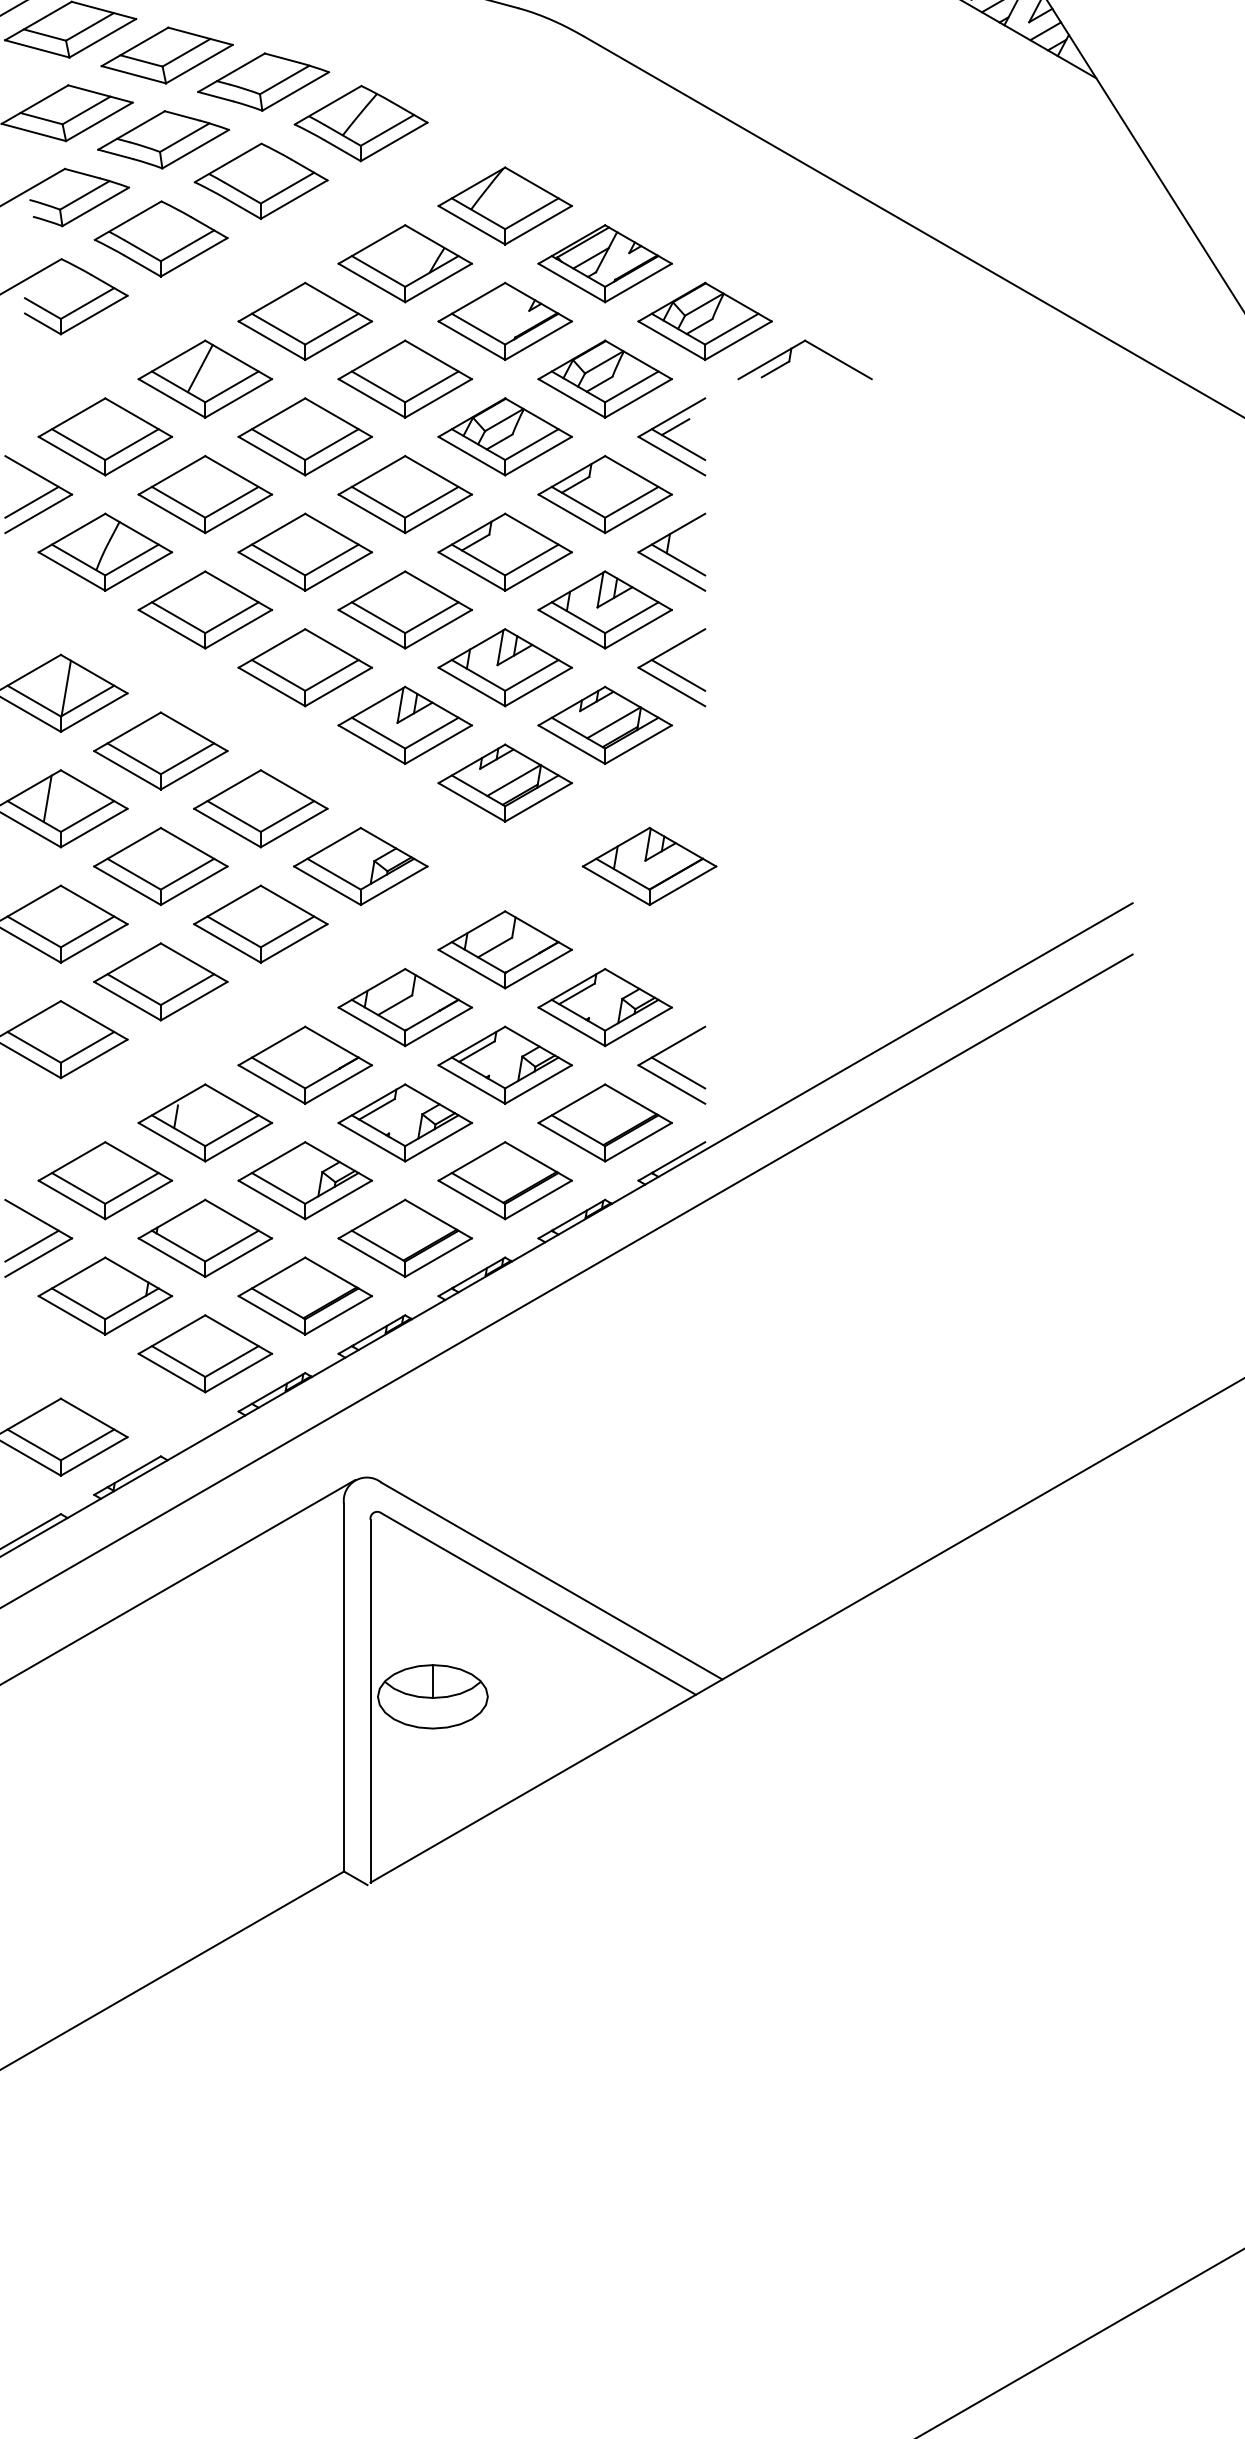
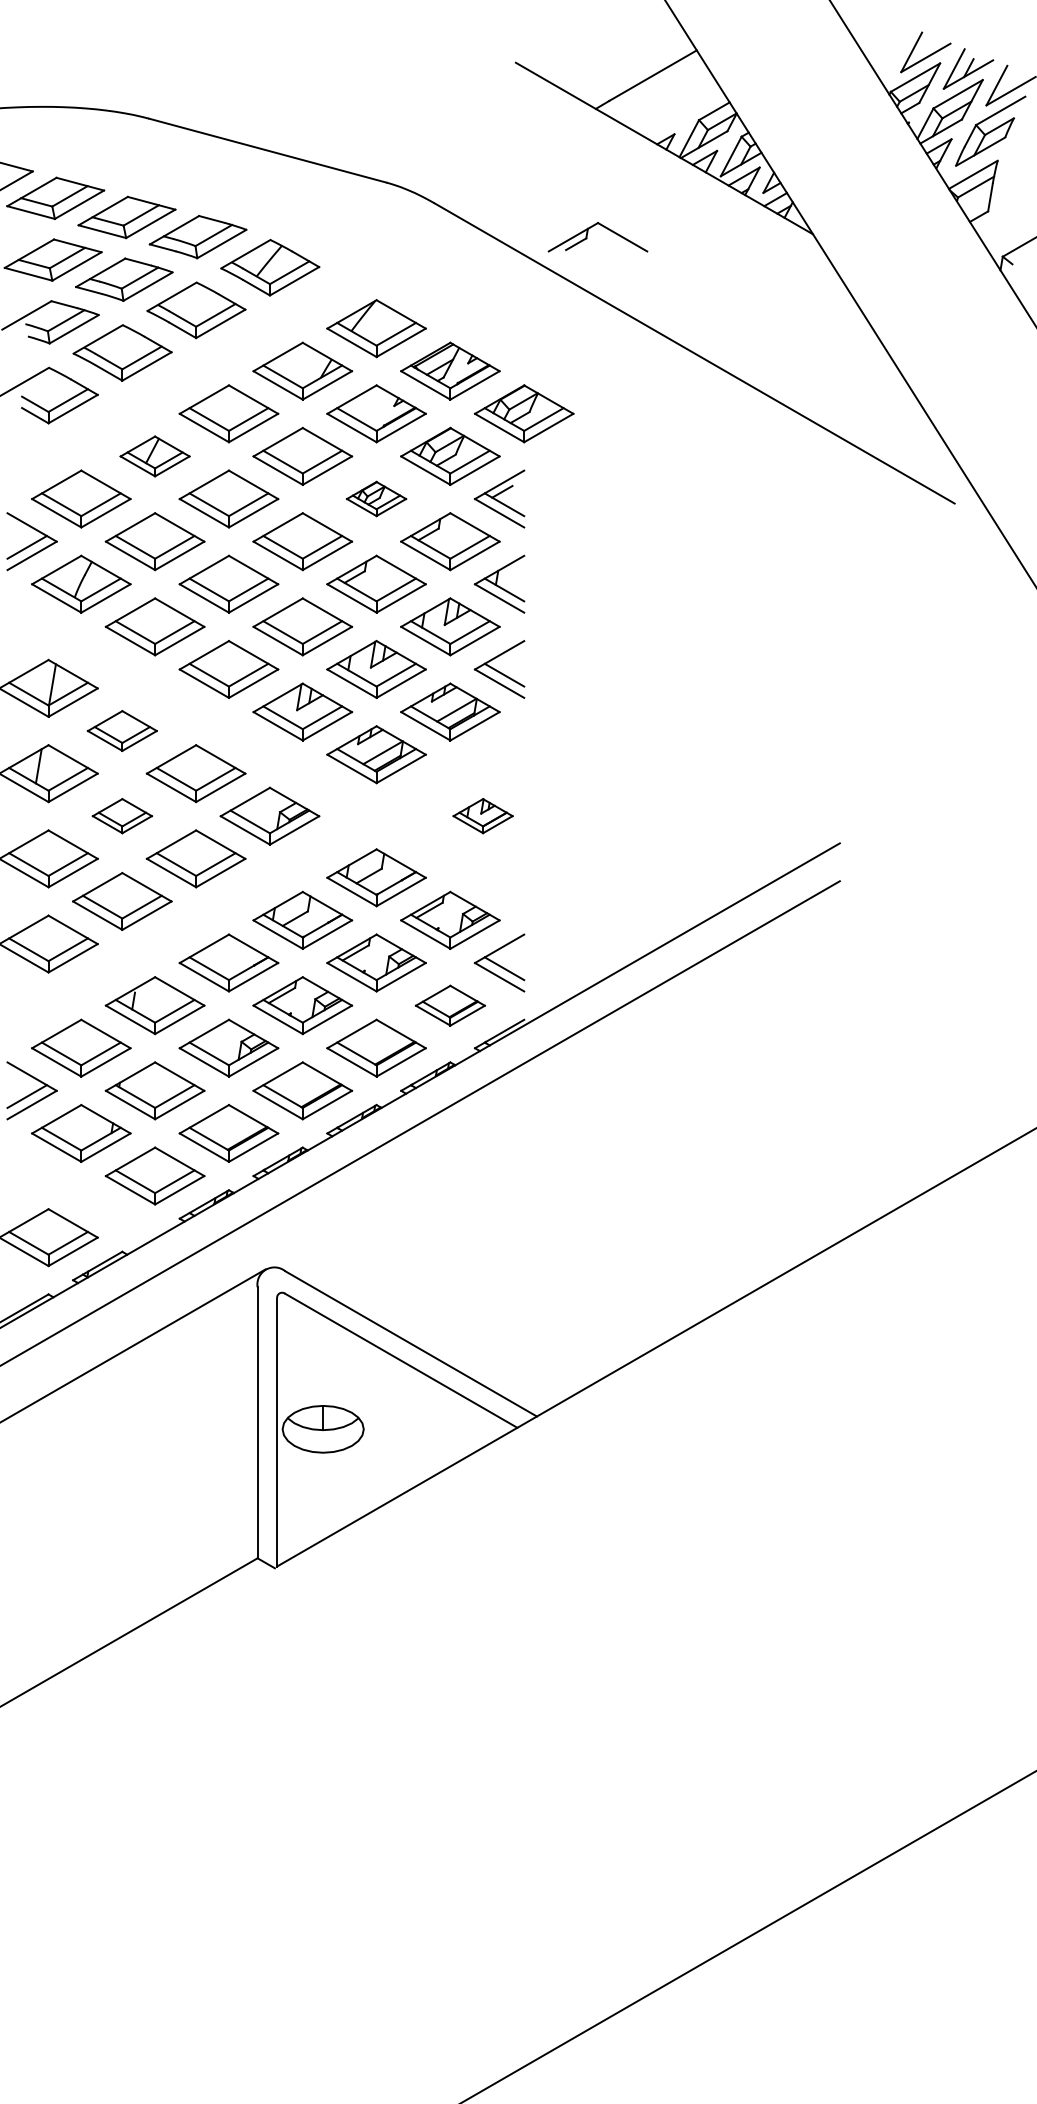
part: (790, 360) -> (587, 237), moved
part: (204, 379) -> (154, 456), size x0.7
part: (505, 436) -> (376, 498), size x0.6
part: (161, 750) -> (122, 730), size x0.7
part: (161, 865) -> (122, 815), size x0.6
part: (648, 865) -> (482, 815), size x0.6
part: (605, 1122) -> (450, 1005), size x0.7

